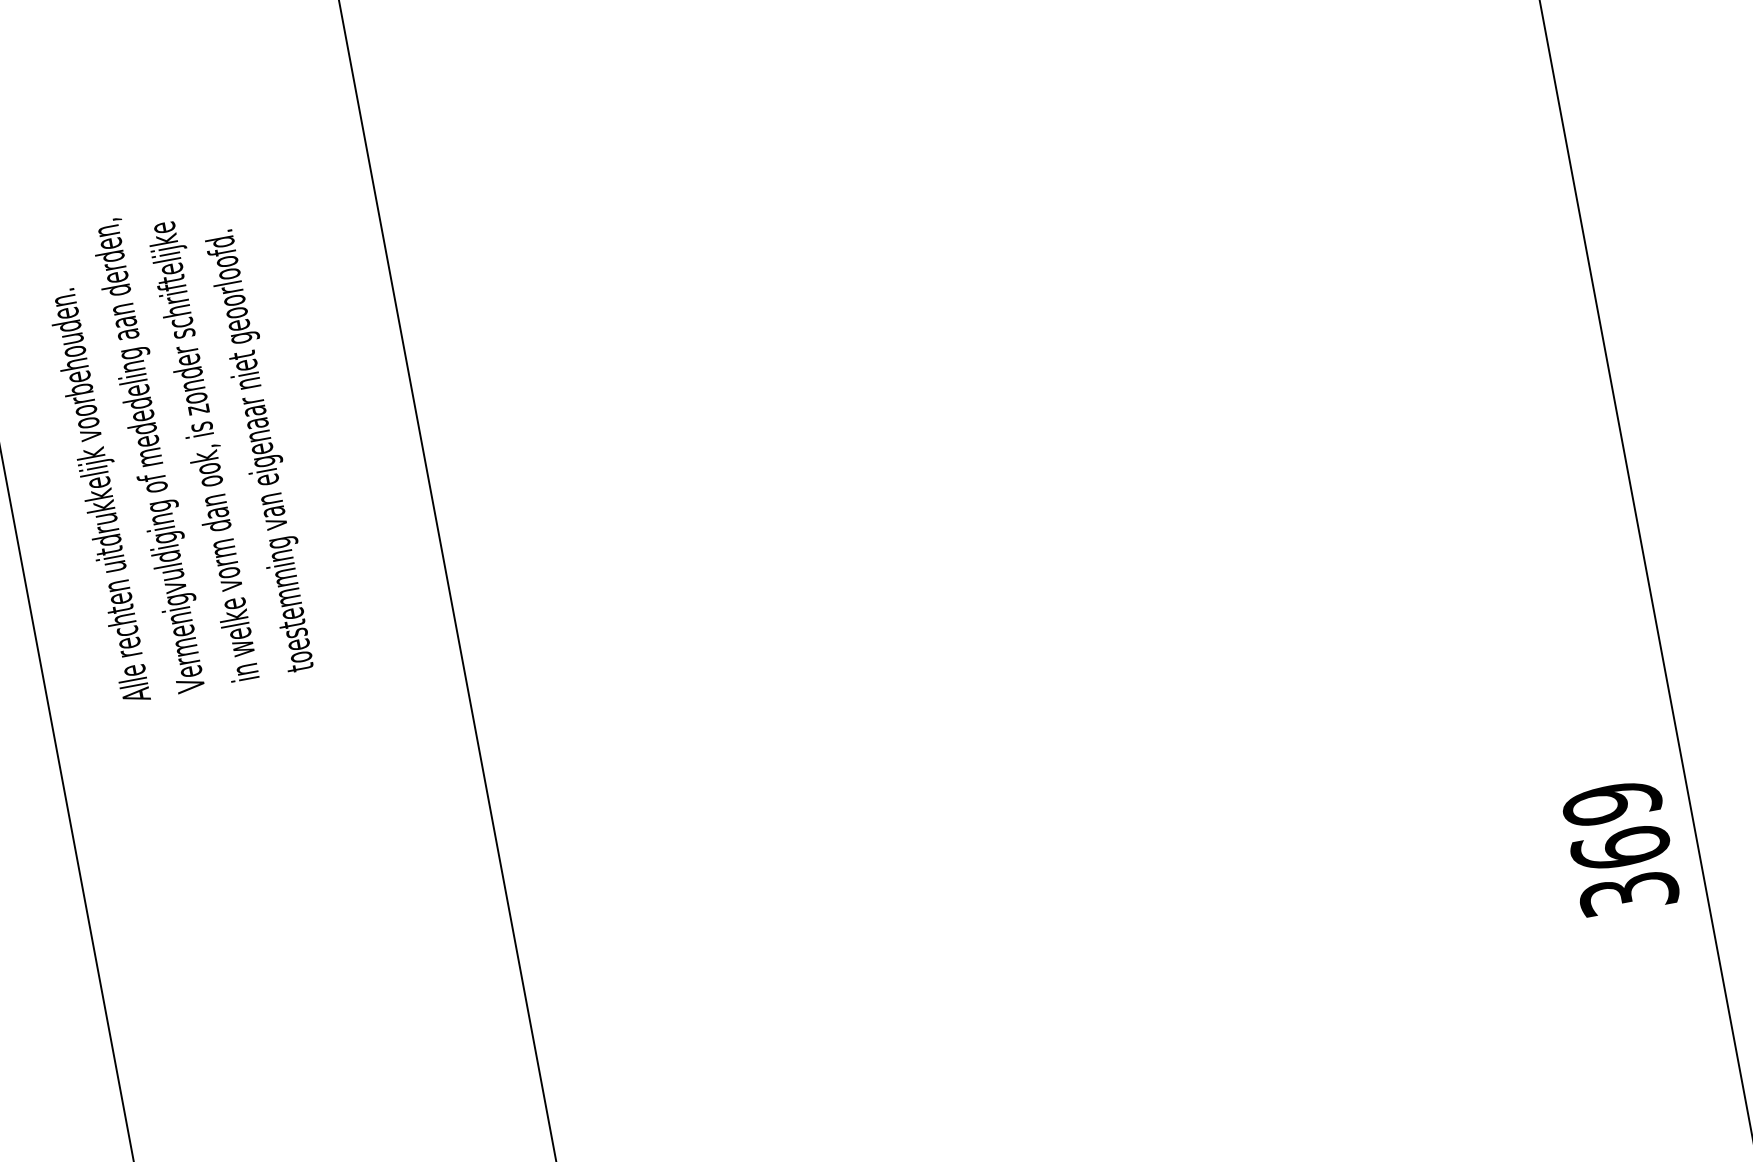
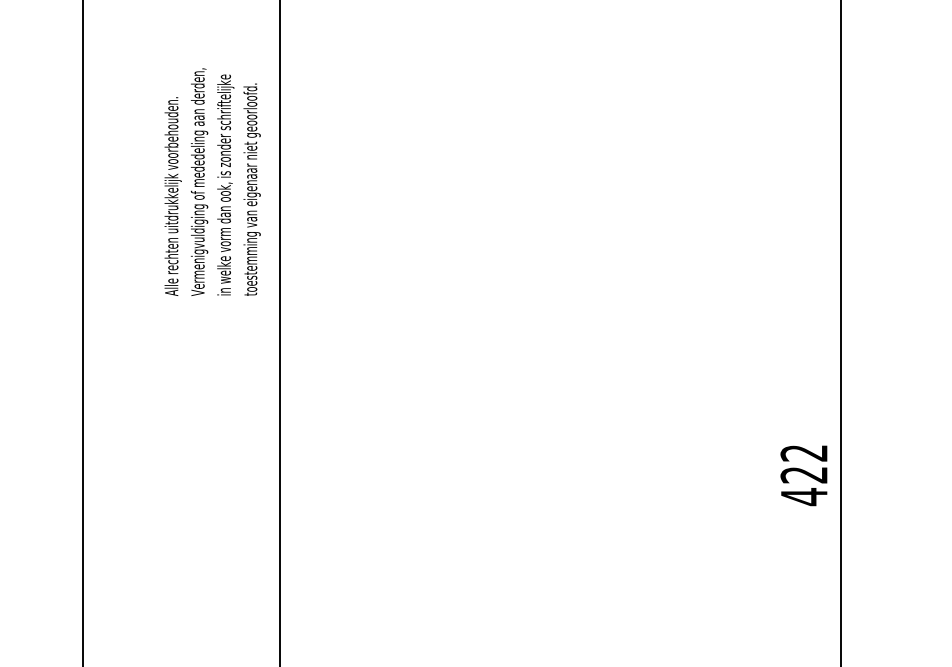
text: (177, 449) -> (212, 181), moved
text: (1621, 849) -> (804, 475), 369 -> 422

